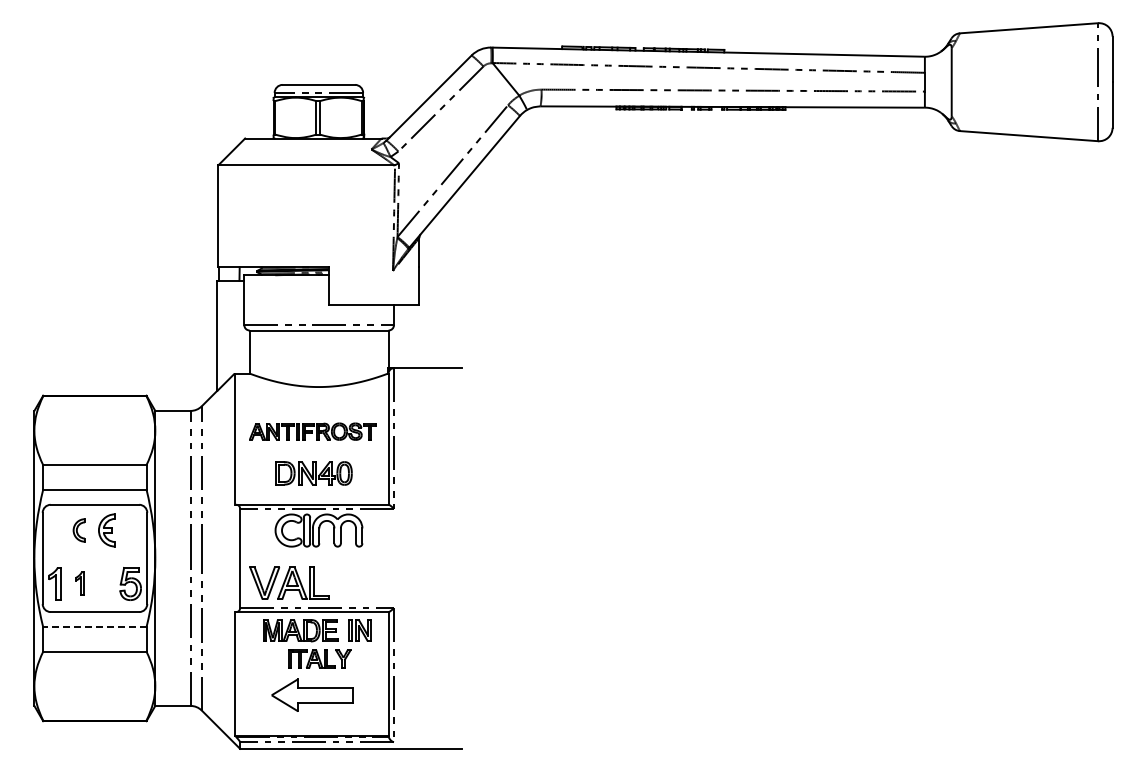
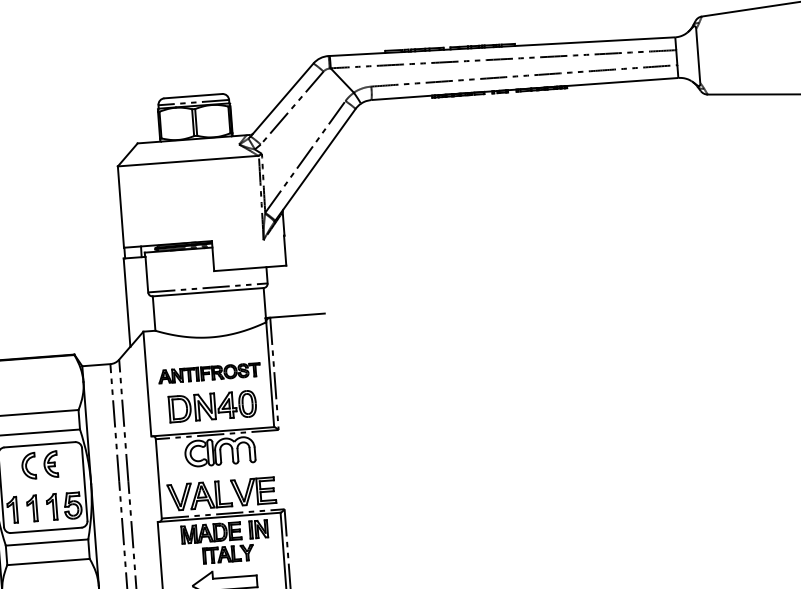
part: (313, 473) -> (212, 406), size x1.43
part: (78, 530) -> (28, 466), size x1.43
part: (356, 582) -> (253, 491), added
part: (79, 583) -> (32, 508), size x1.43
part: (104, 583) -> (52, 507), added
line: (94, 627) -> (46, 542), dashed -> solid

